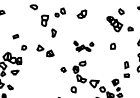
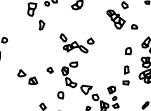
part: (113, 45) -> (129, 50), moved
part: (83, 46) -> (76, 43), size x1.43
part: (45, 50) -> (27, 76), moved

